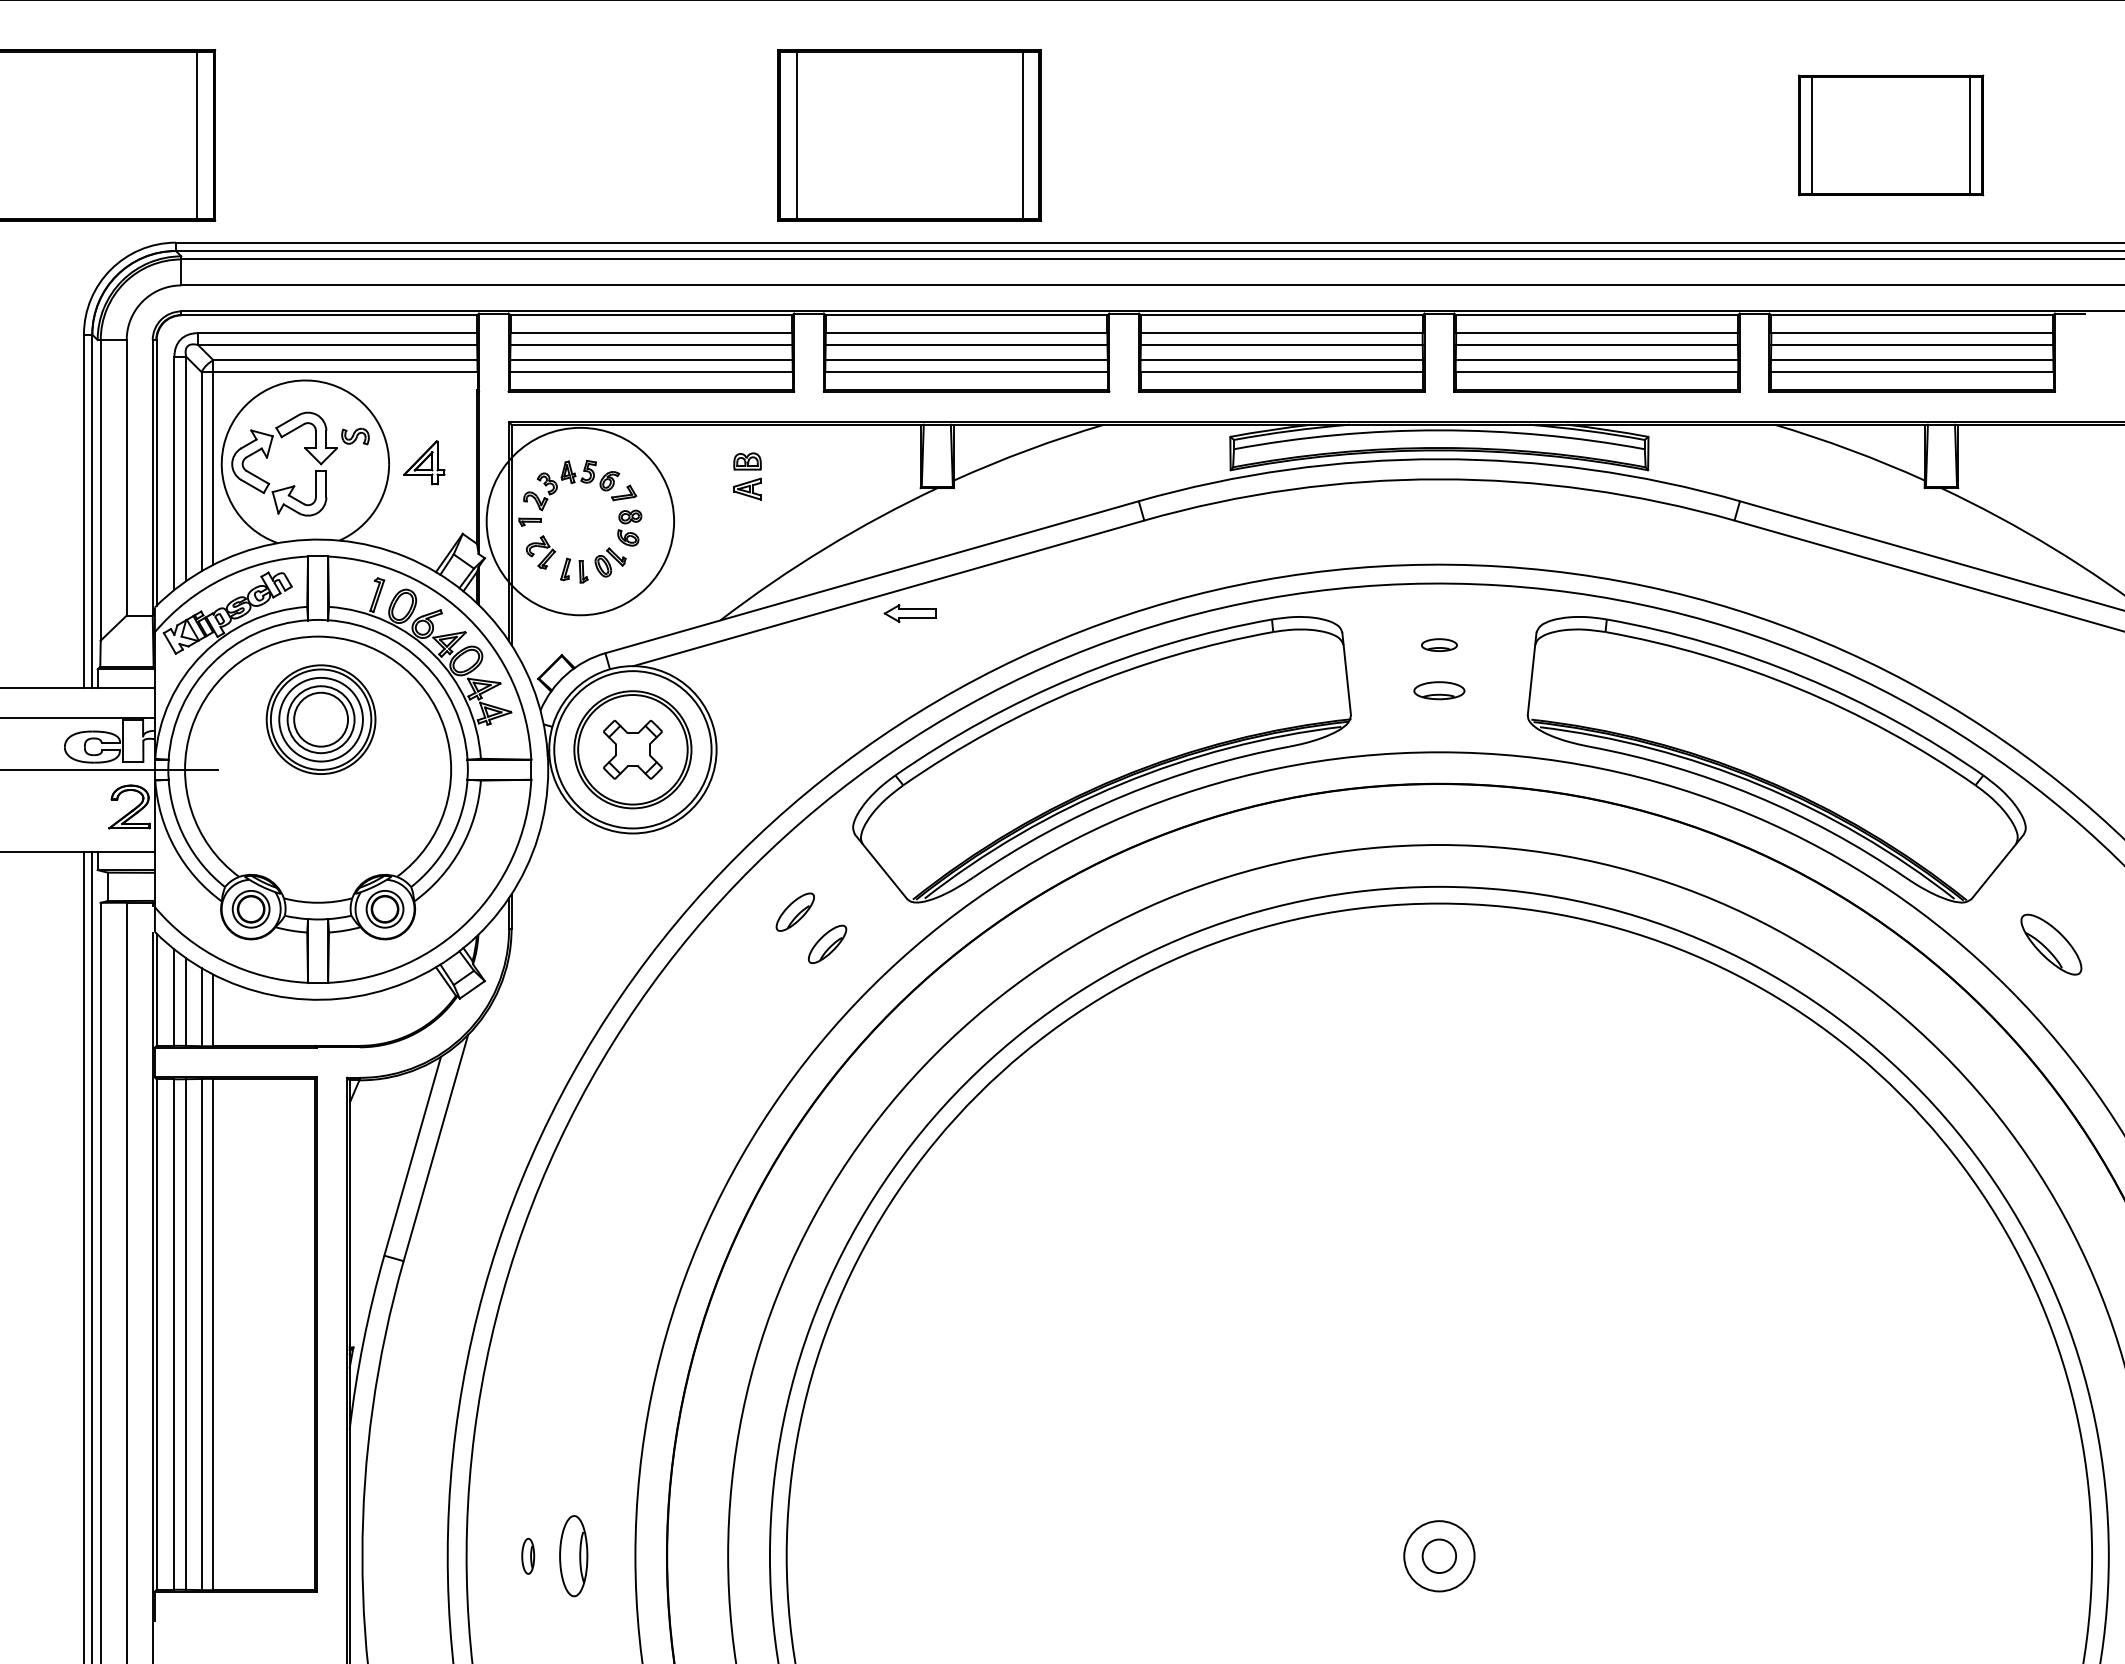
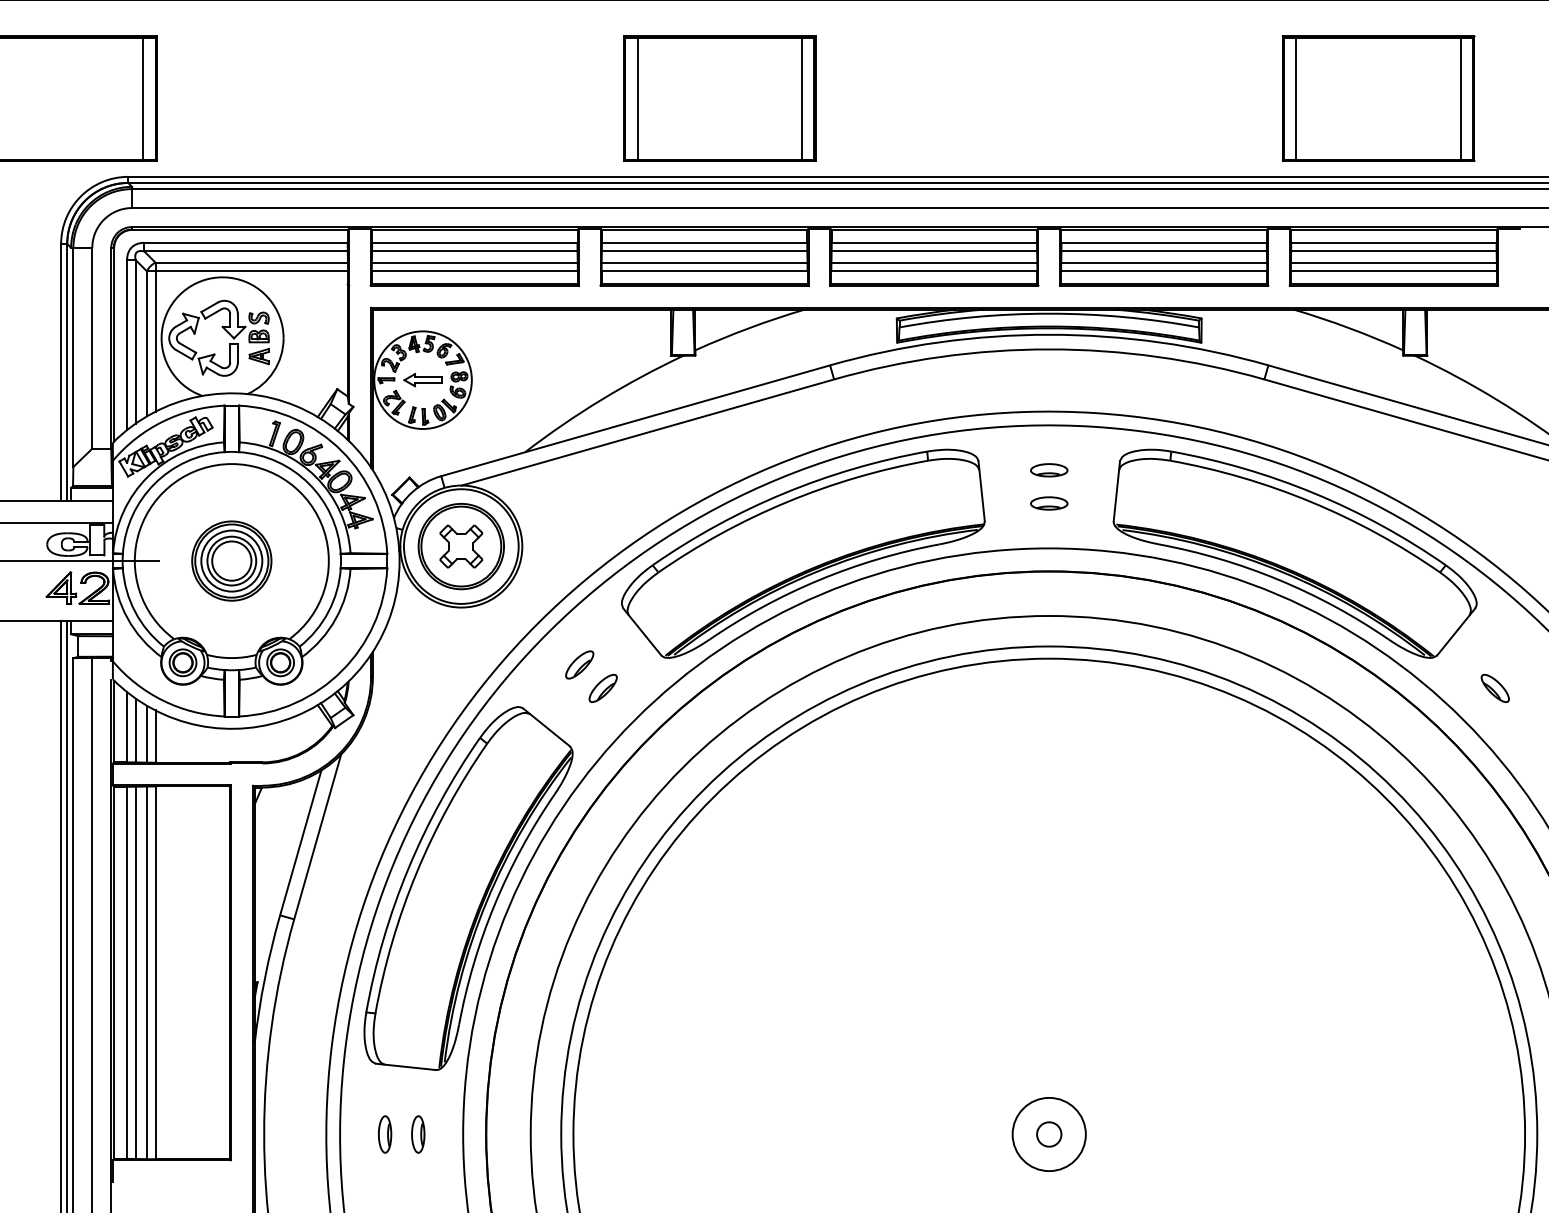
part: (909, 135) -> (719, 98), moved
part: (1890, 135) -> (1378, 98), size x1.43
part: (424, 462) -> (61, 587), moved
part: (747, 476) -> (259, 347), moved
circle: (580, 521) -> (423, 380), size x0.71
part: (909, 613) -> (422, 380), moved
part: (1439, 644) -> (1049, 469), size x1.43
part: (320, 719) -> (231, 560), moved
part: (2050, 943) -> (1494, 687), size x0.62
part: (642, 1218) -> (468, 888), added
part: (527, 1556) -> (384, 1134), size x1.43
part: (573, 1556) -> (418, 1134), size x0.62
circle: (1439, 1556) -> (1049, 1134), size x1.43

